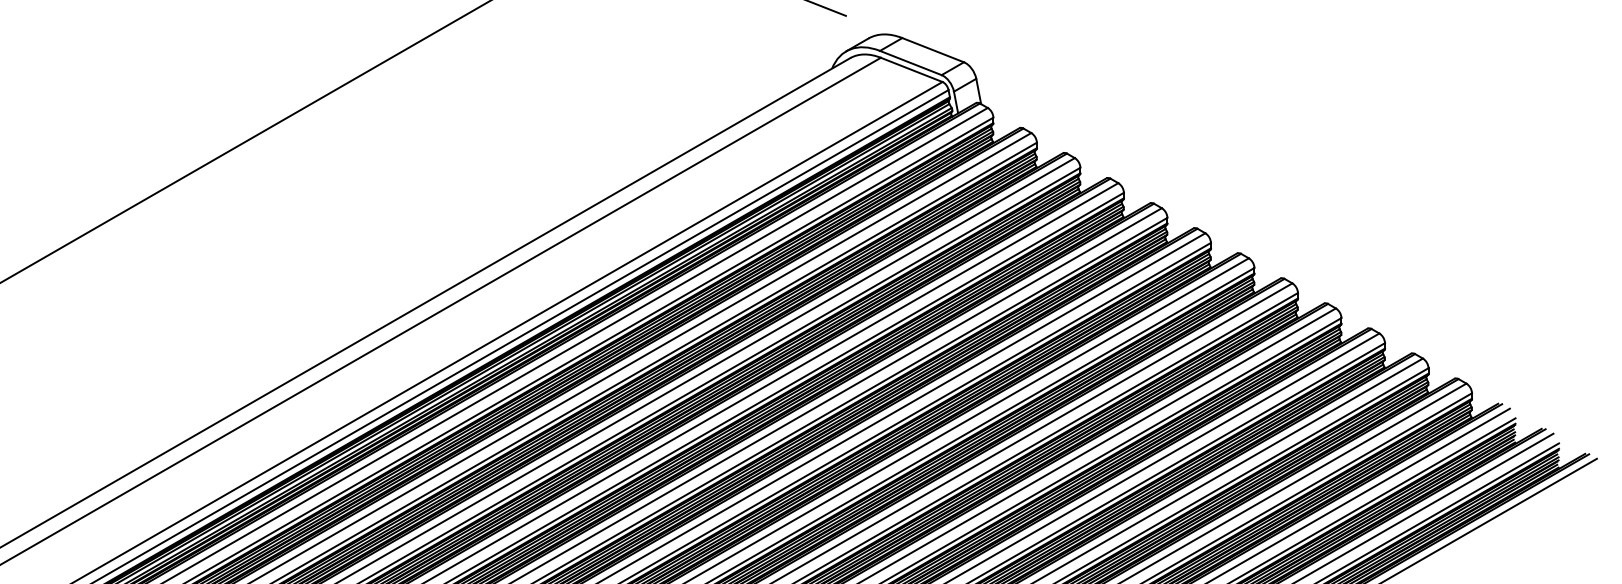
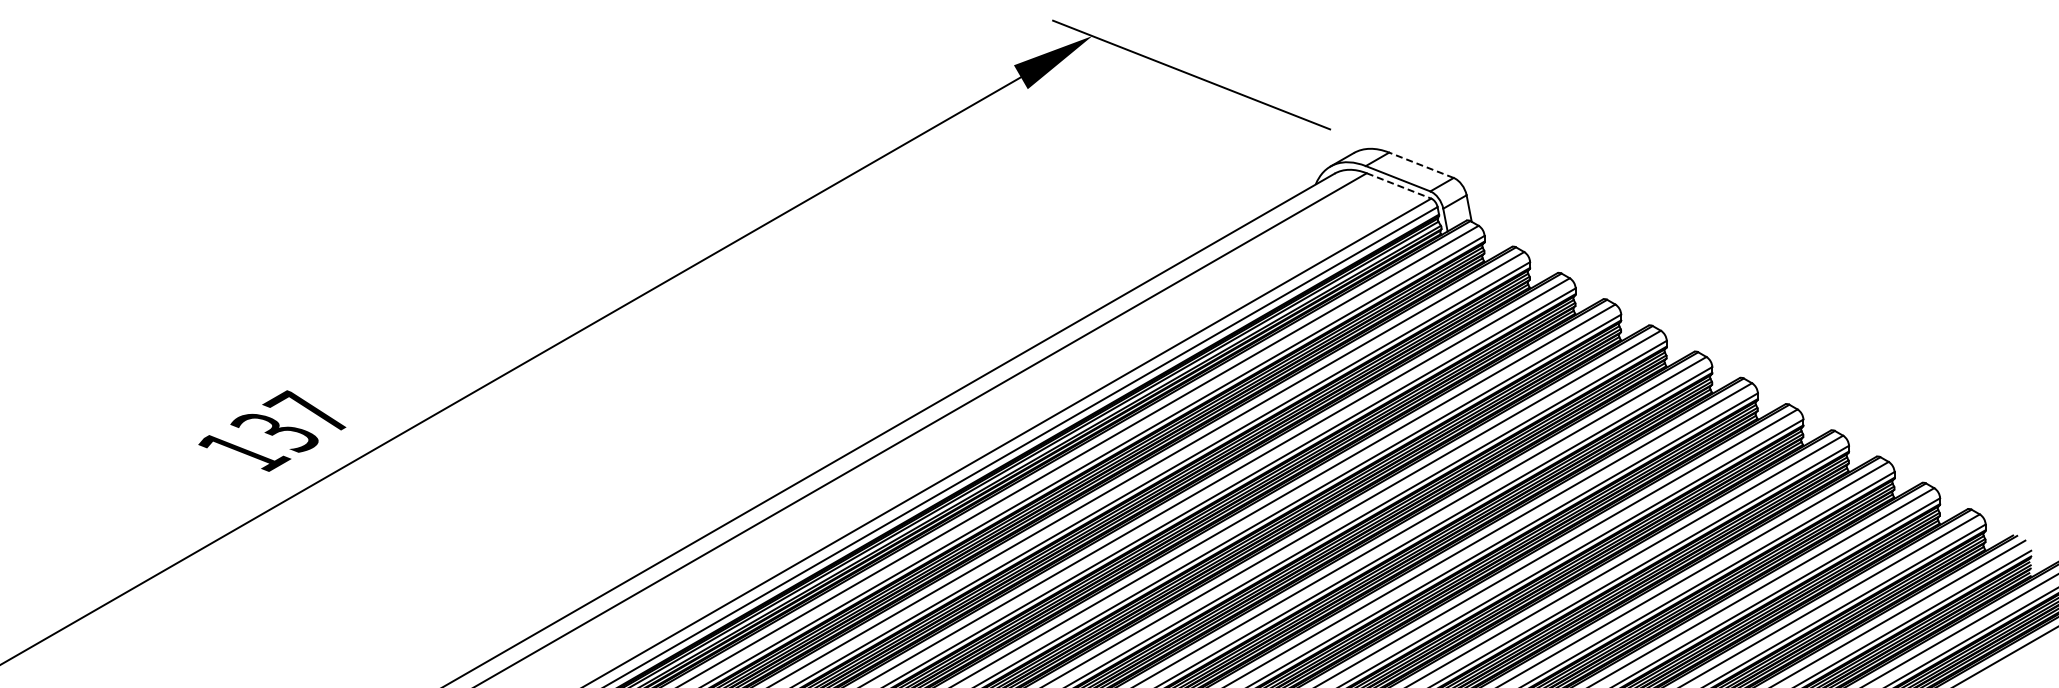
line: (933, 50) -> (1421, 165), solid -> dashed
line: (912, 69) -> (1399, 185), solid -> dashed

